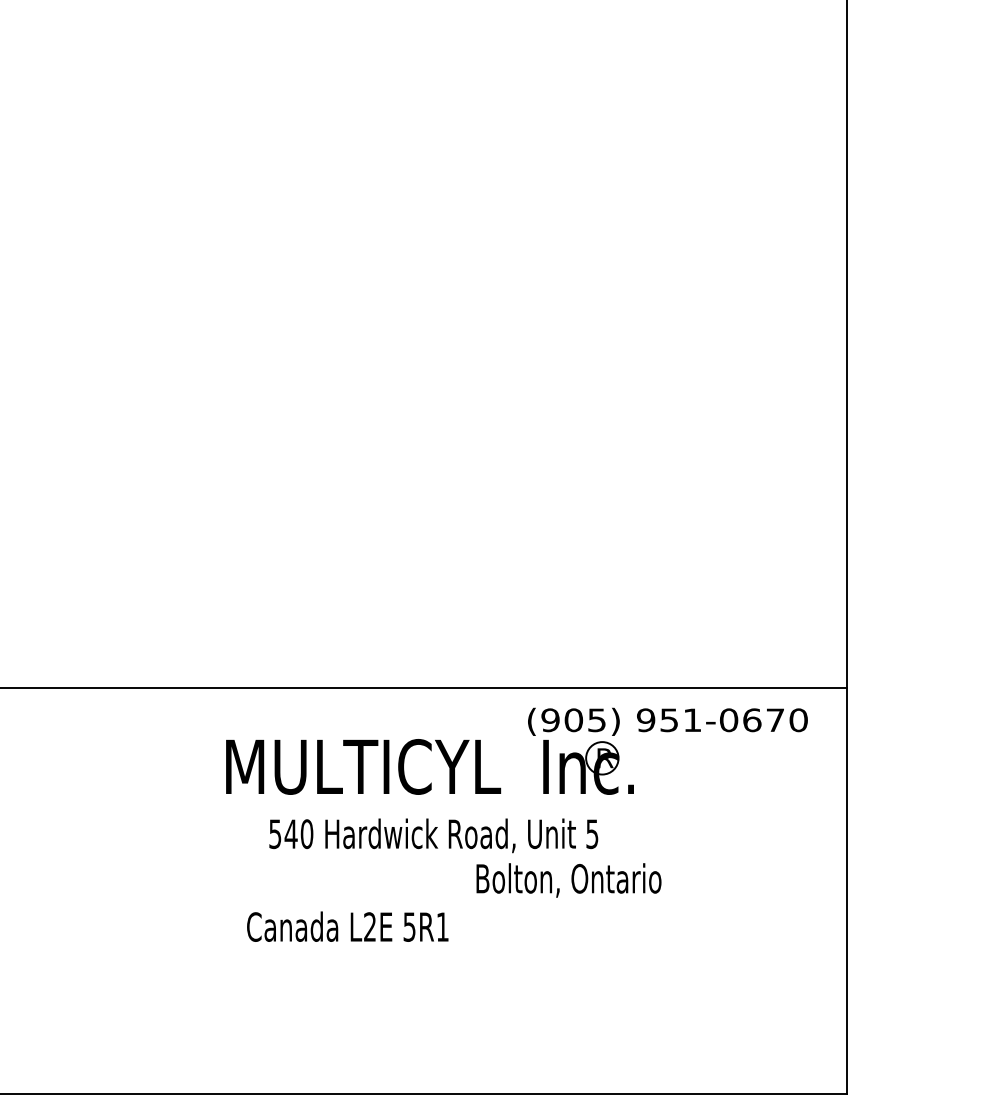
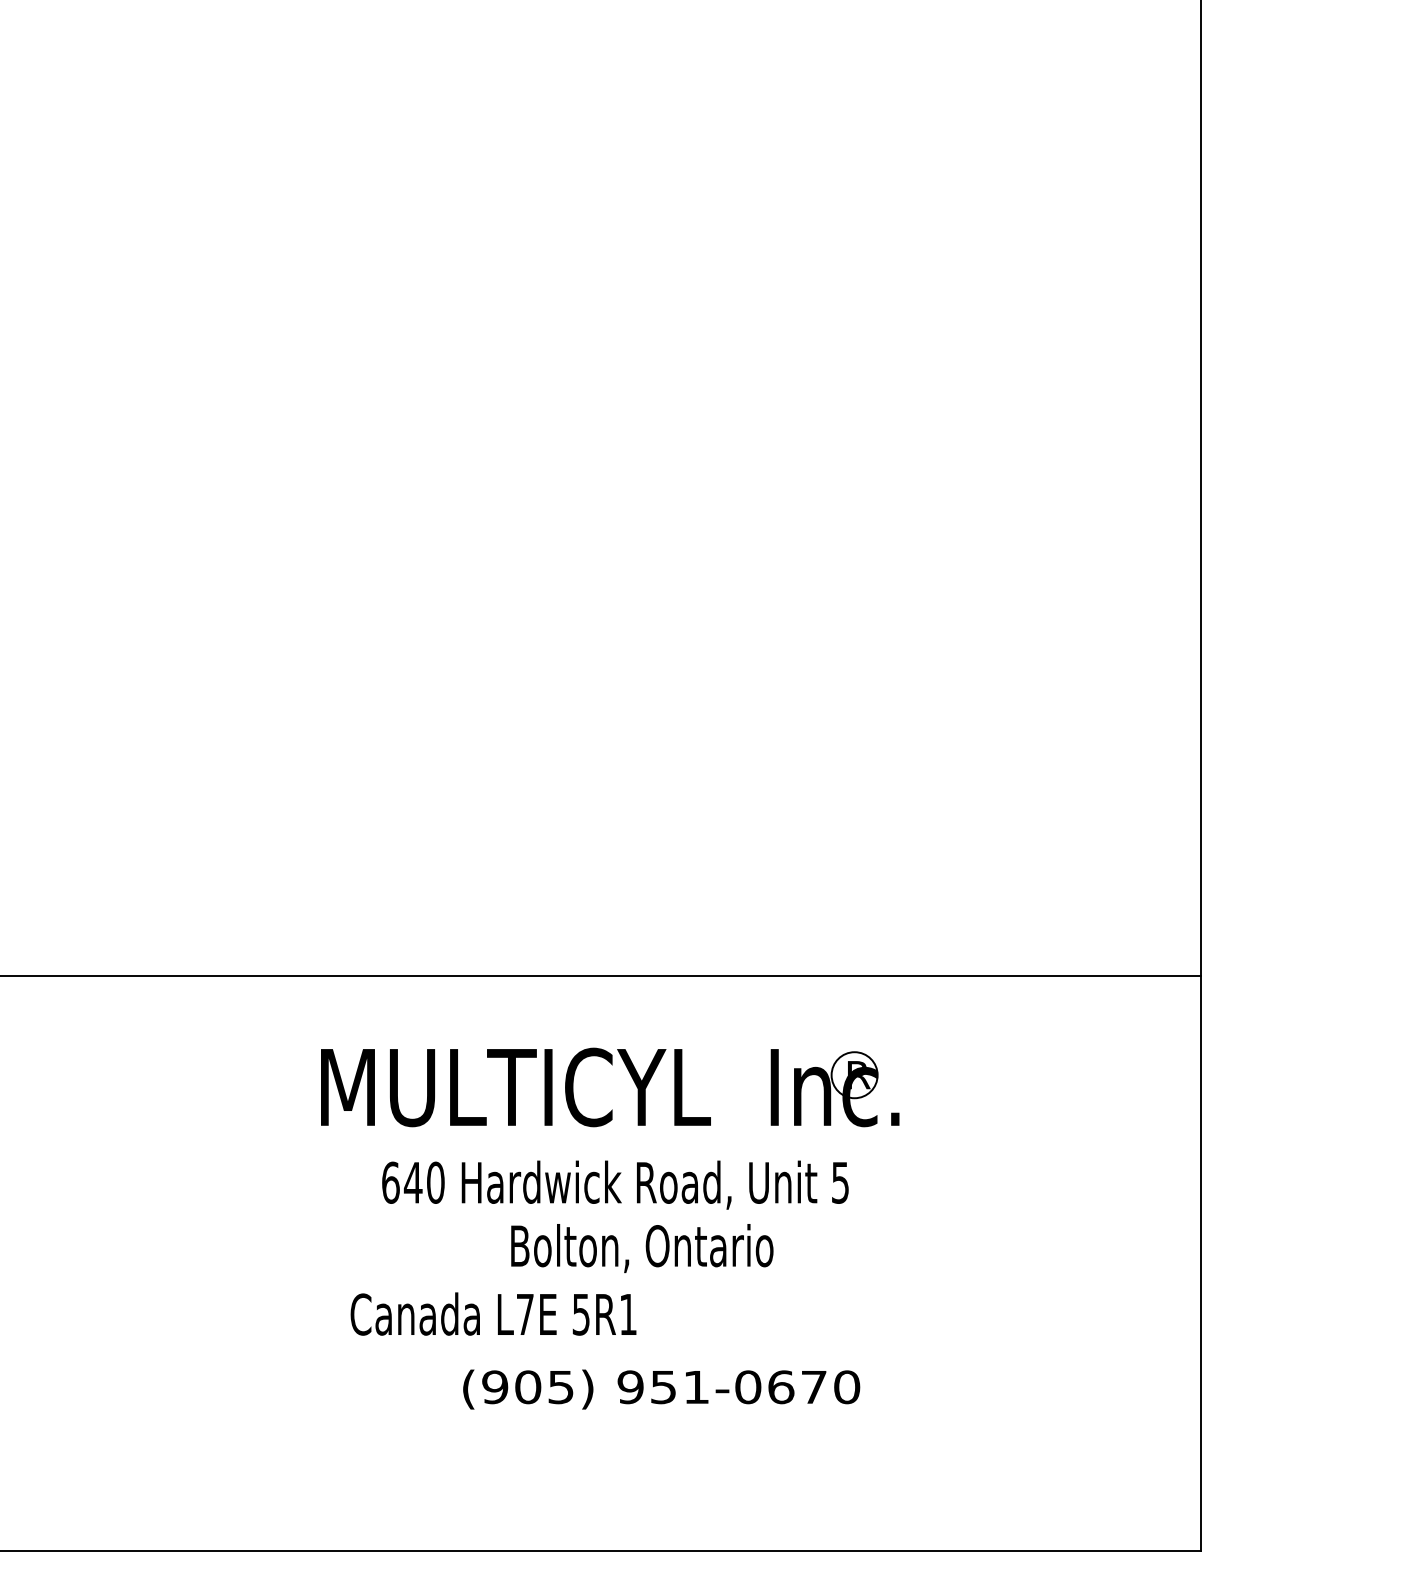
text: (667, 721) -> (661, 1389), moved
text: (275, 833) -> (390, 1182), 540 -> 640
text: (569, 880) -> (642, 1248), moved
text: (369, 926) -> (524, 1313), L2E -> L7E

